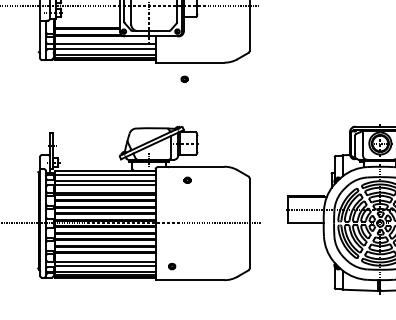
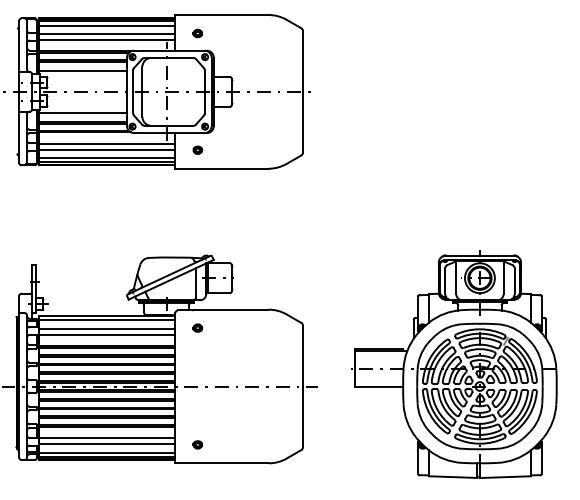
line: (86, 21) -> (82, 113), added
part: (184, 78) -> (197, 149), moved
part: (187, 179) -> (197, 327), moved

